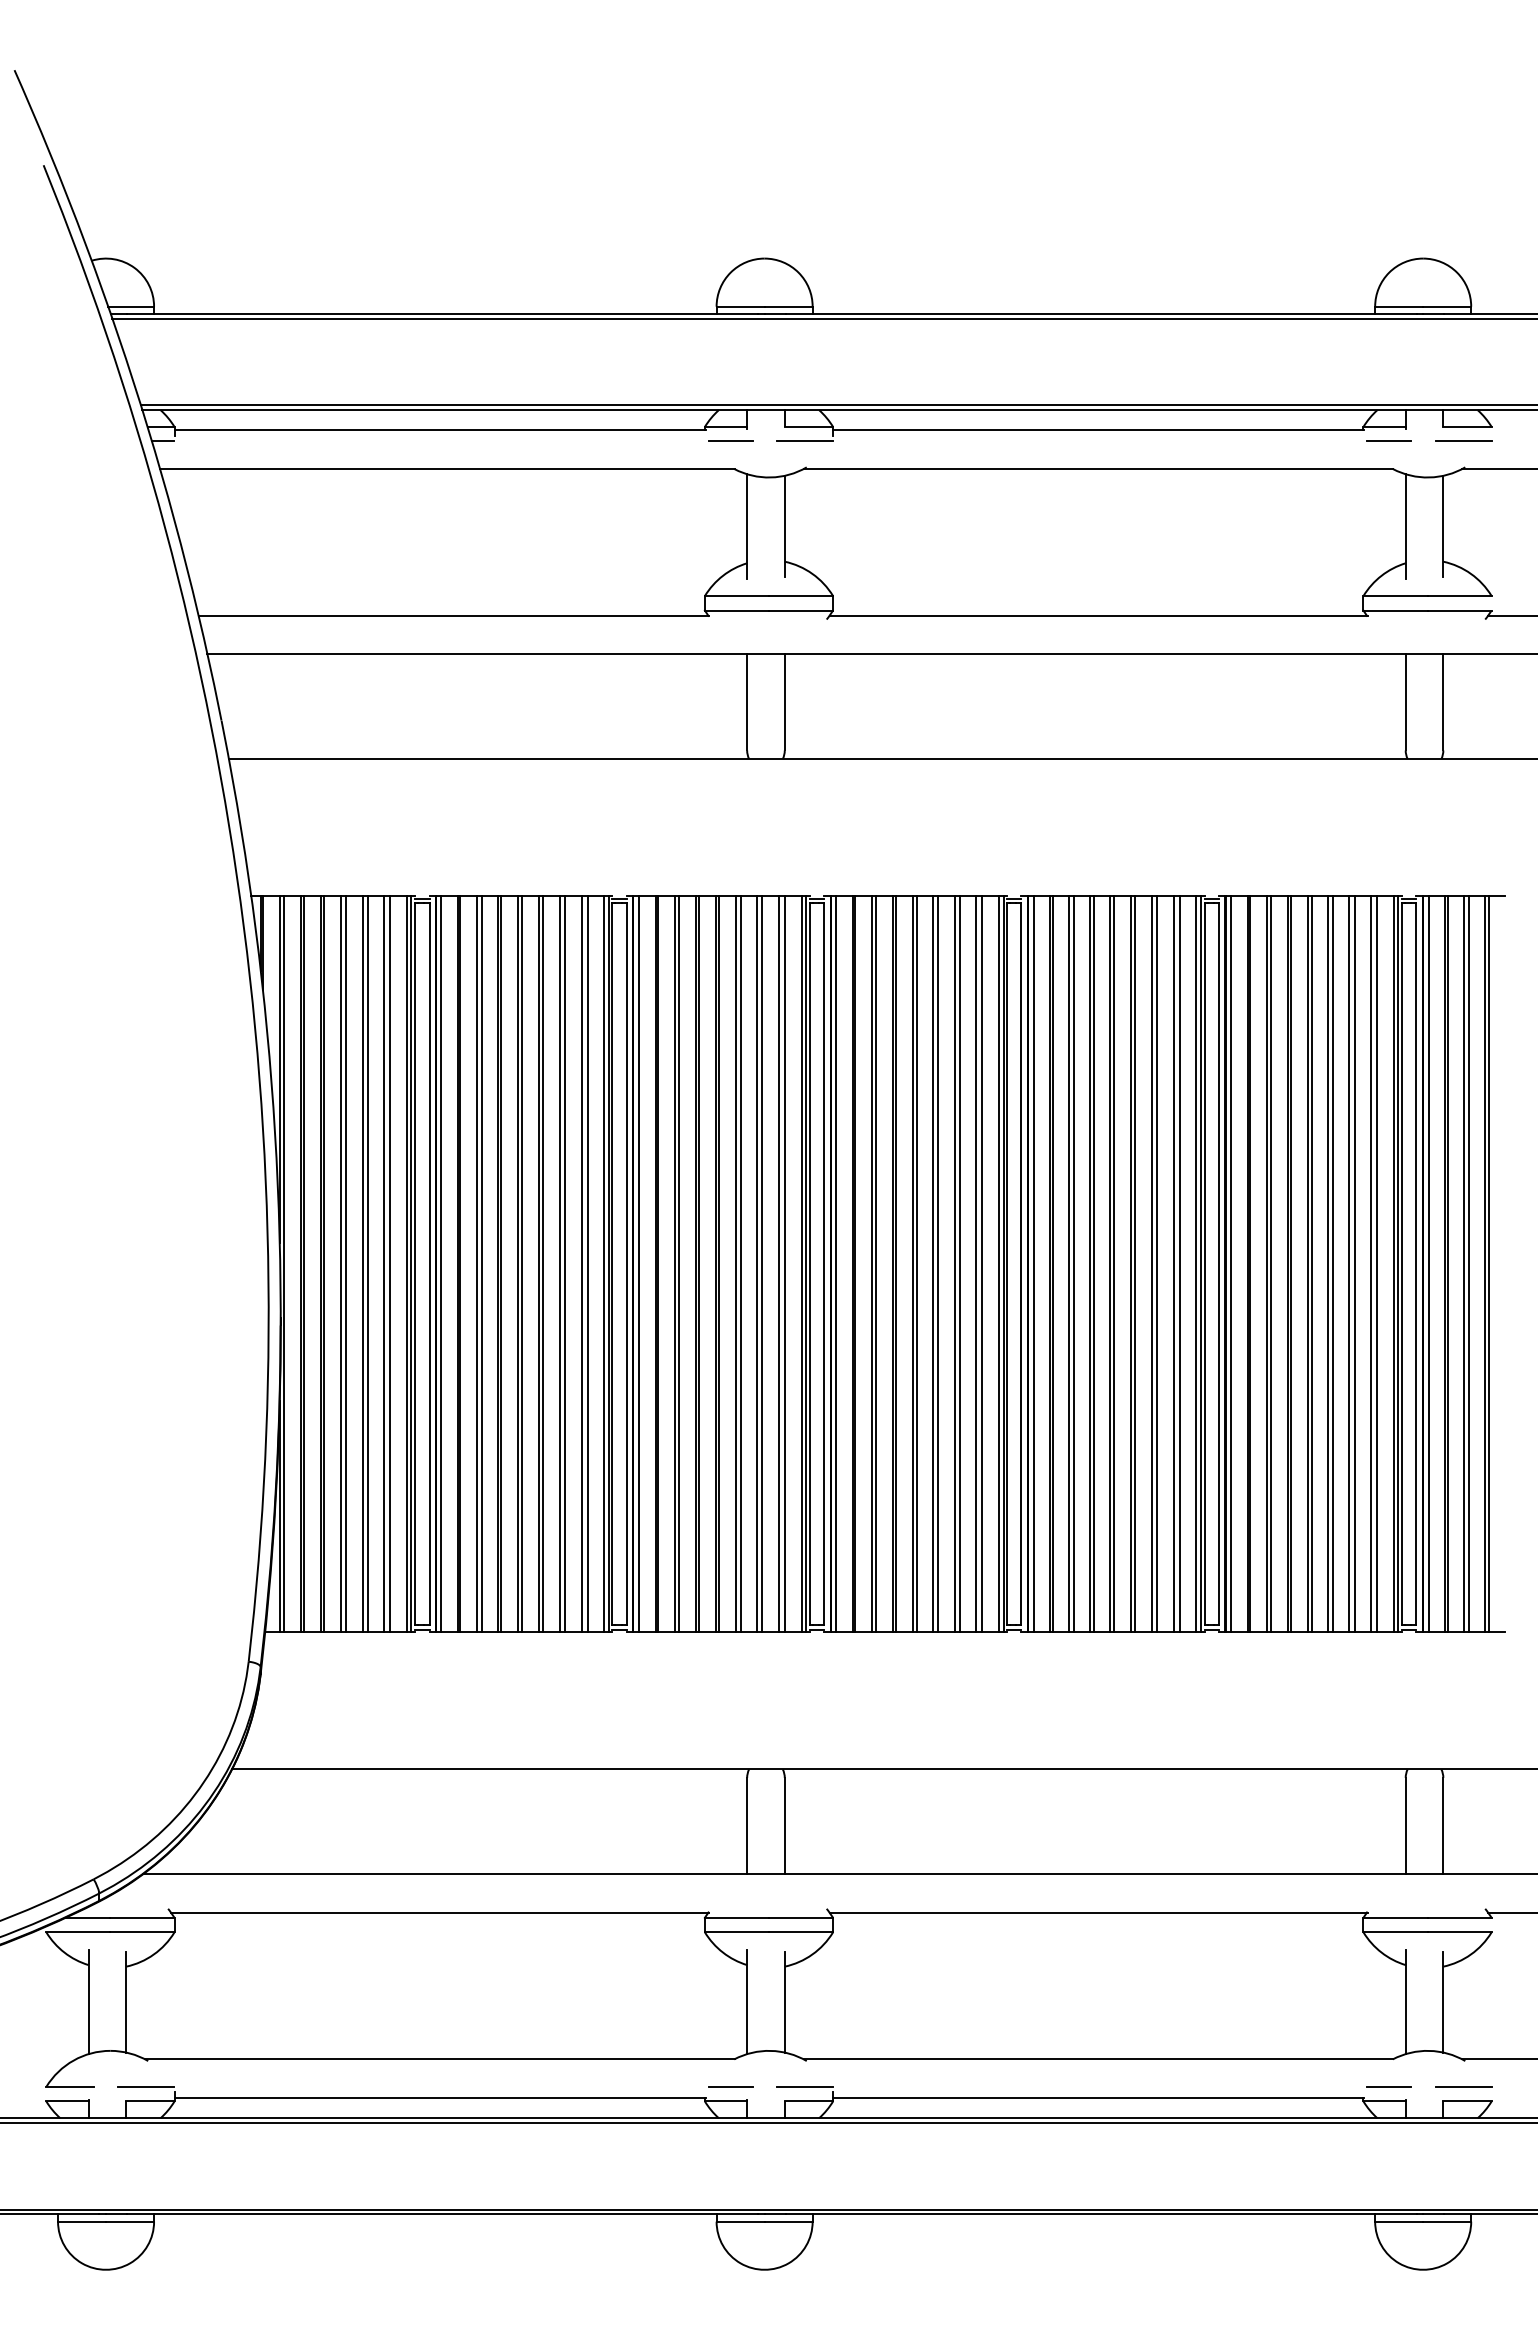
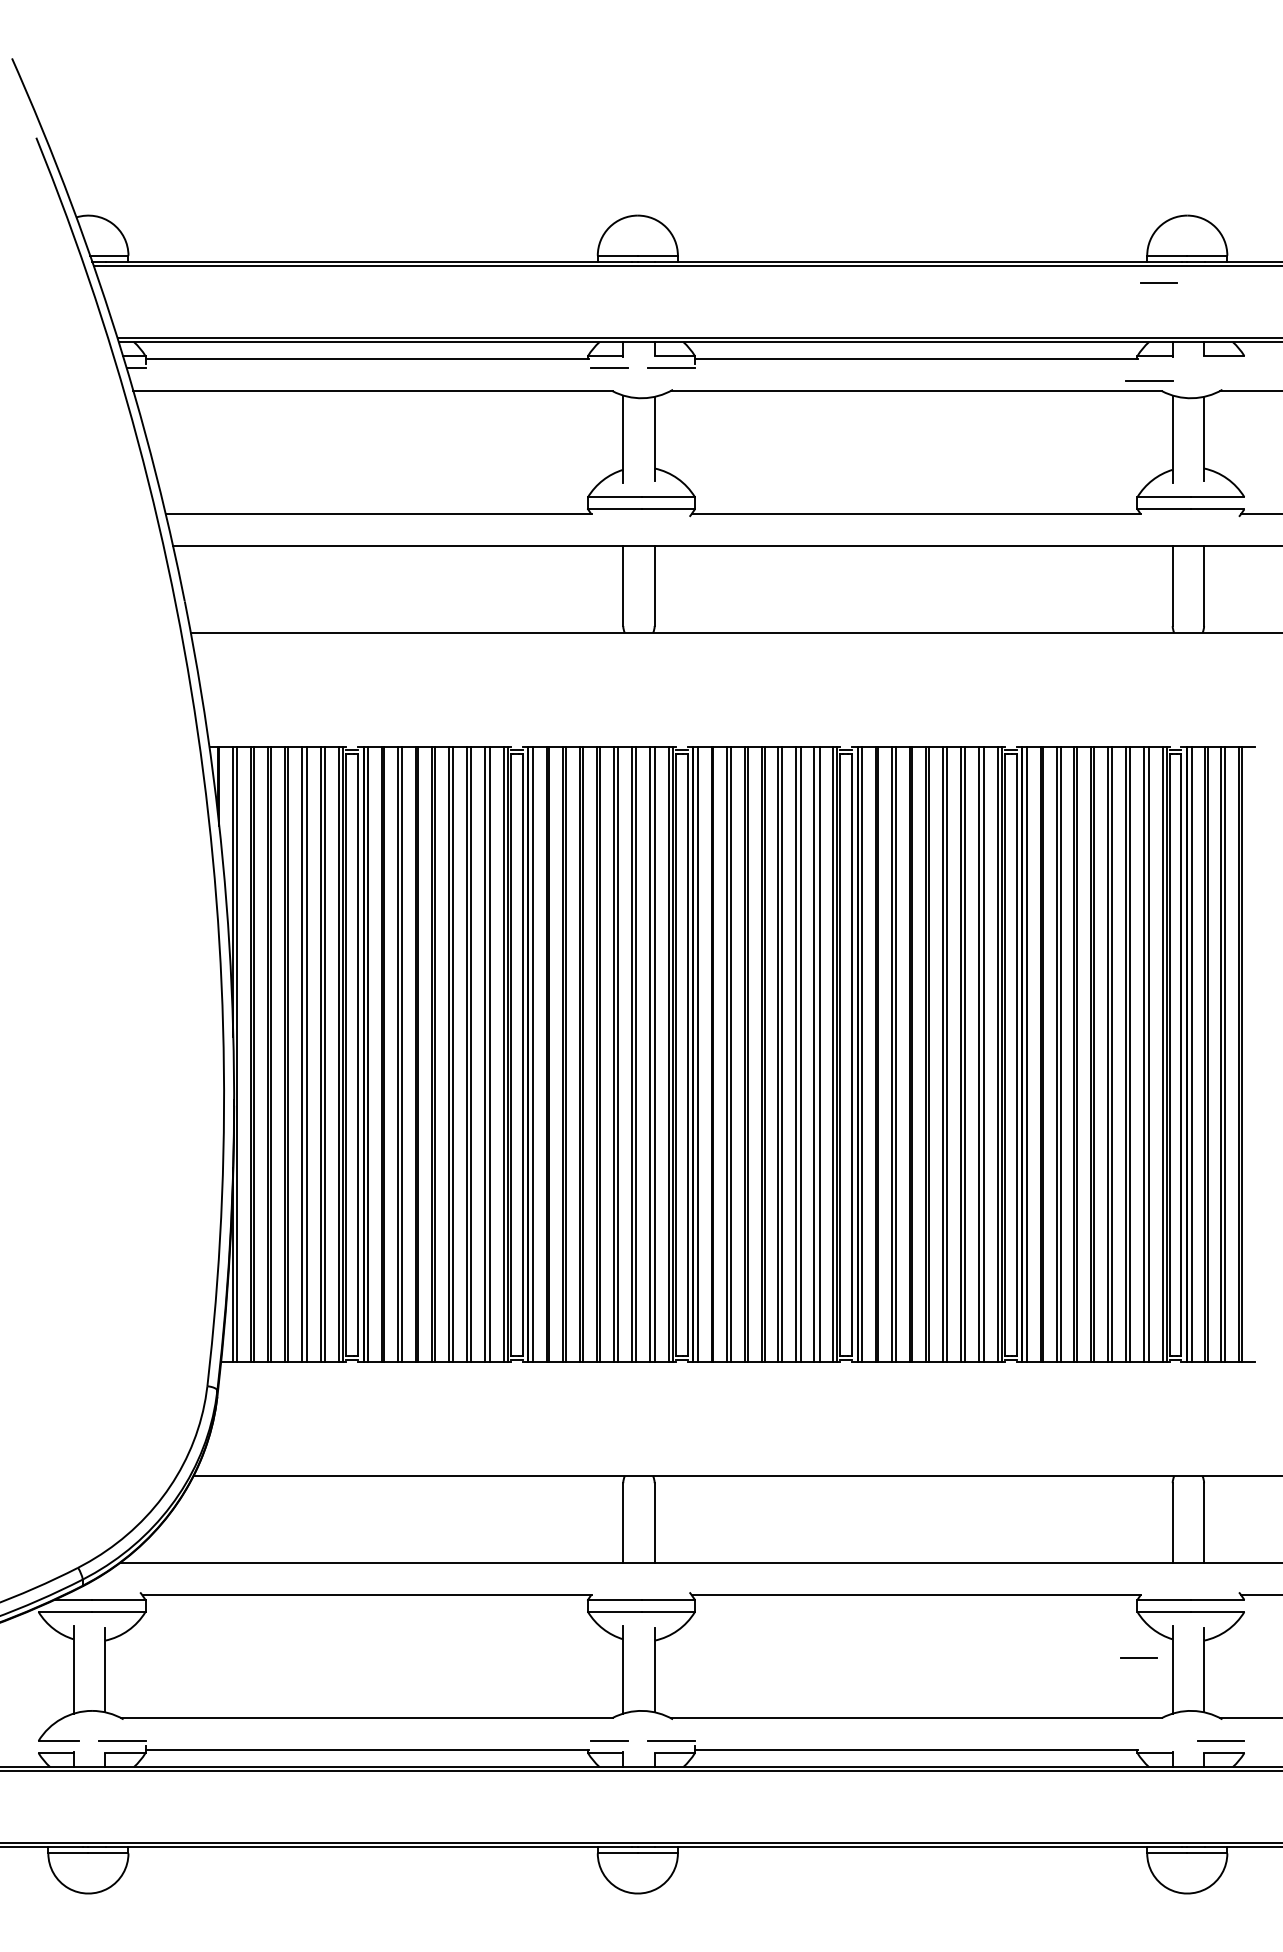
line: (1388, 440) -> (1158, 282), moved
line: (1463, 440) -> (1149, 379), moved
line: (1388, 2086) -> (1138, 1657), moved

